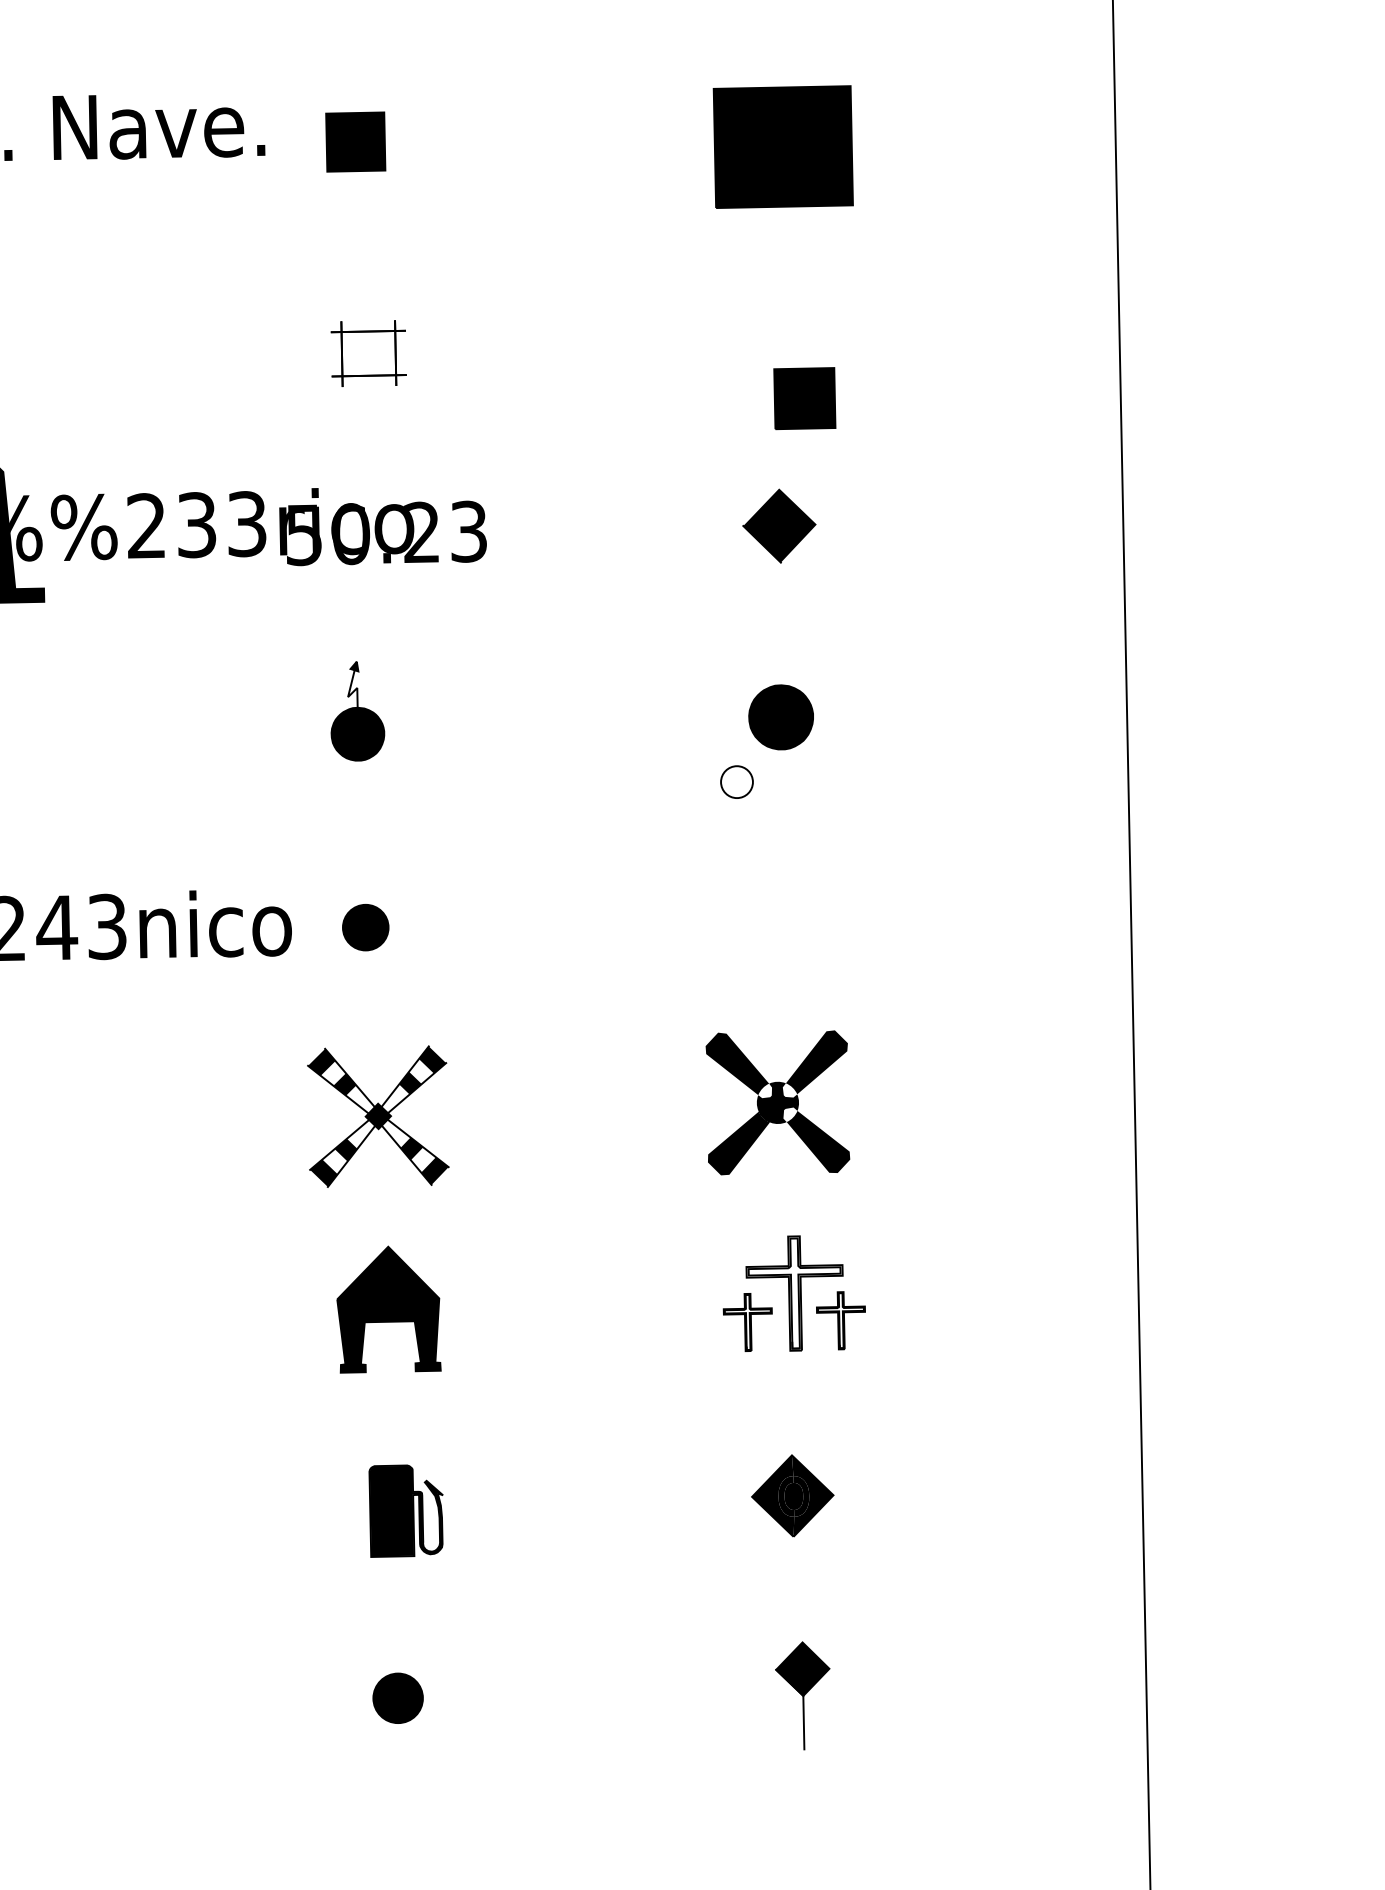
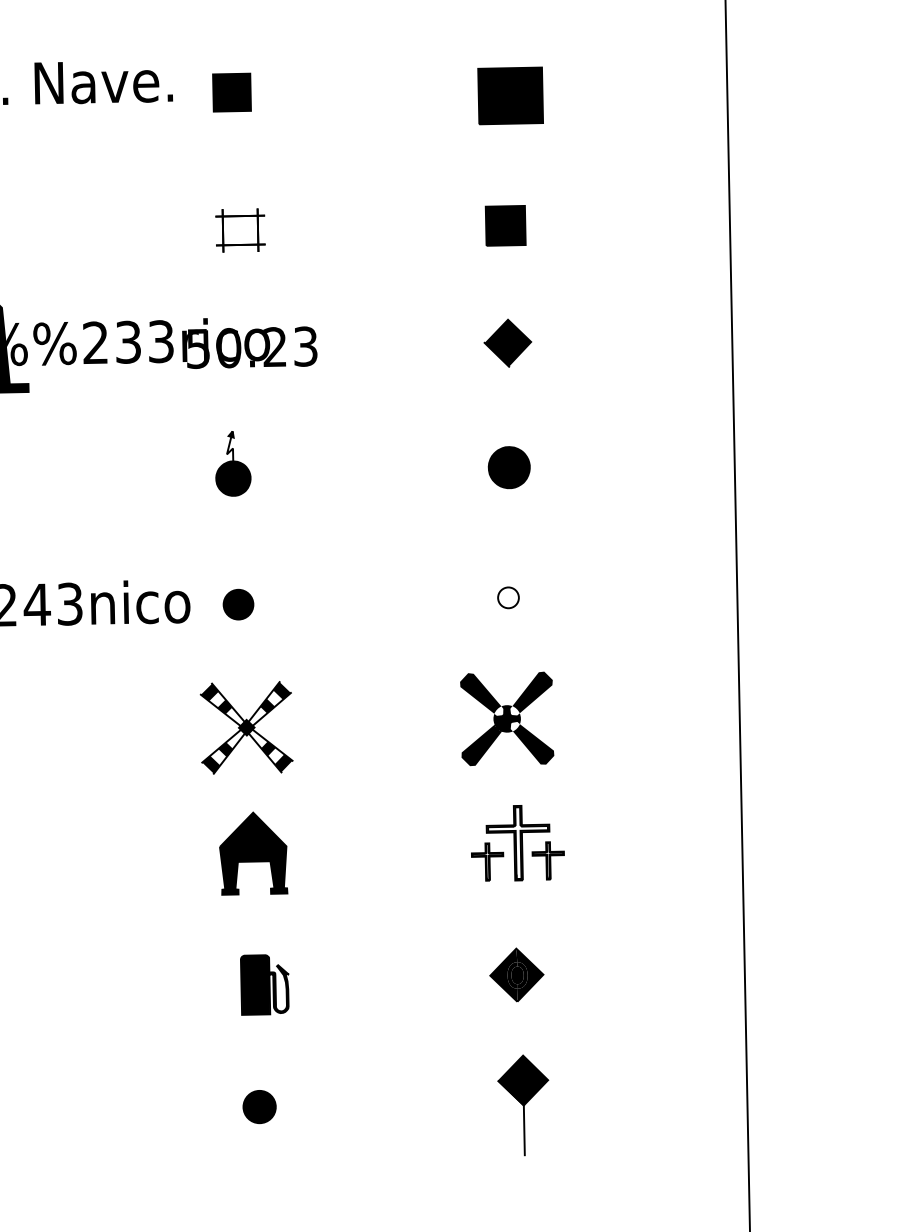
part: (783, 146) -> (510, 95), size x0.71
part: (804, 398) -> (505, 225), moved
part: (736, 781) -> (508, 597), moved
part: (802, 1695) -> (523, 1105), size x1.43

